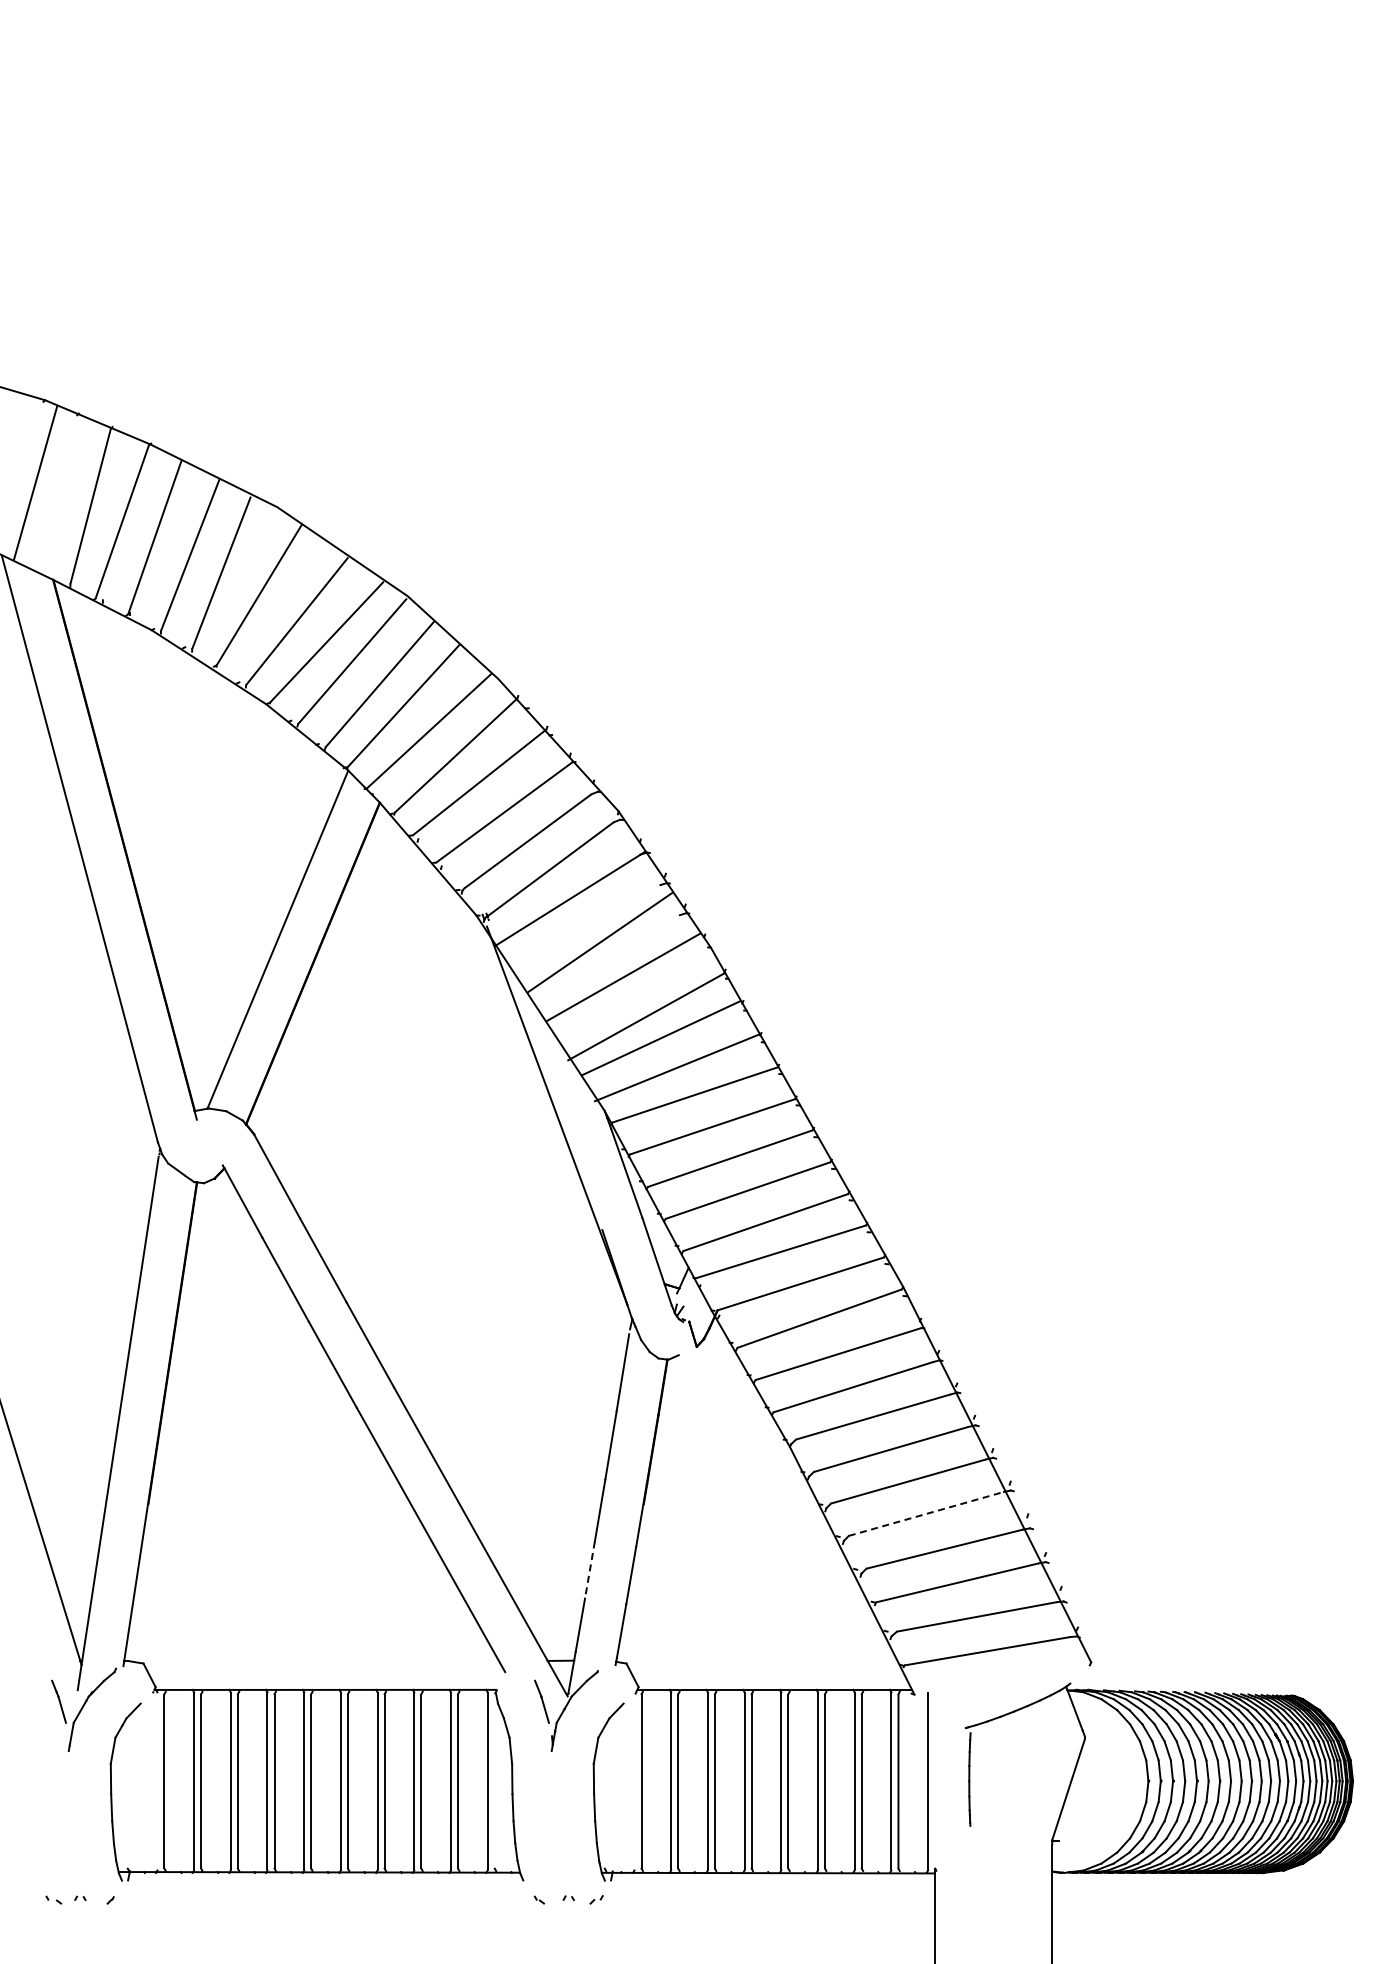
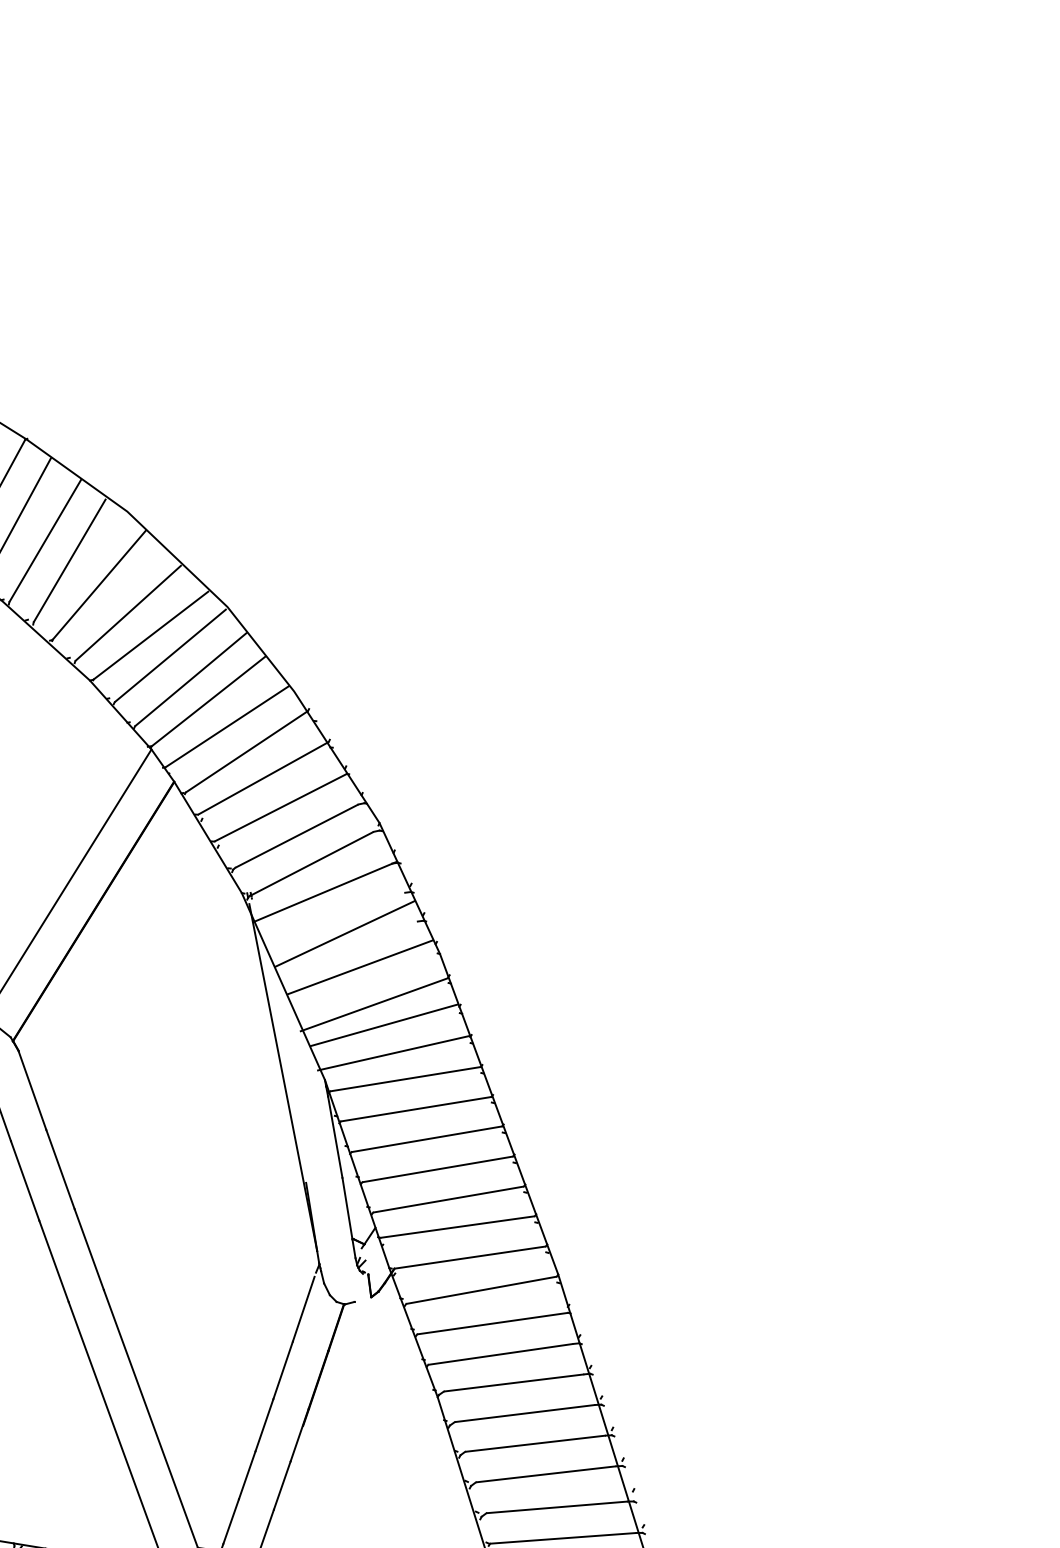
line: (926, 1513) -> (546, 1473), dashed -> solid
line: (589, 1570) -> (246, 1475), dashed -> solid

